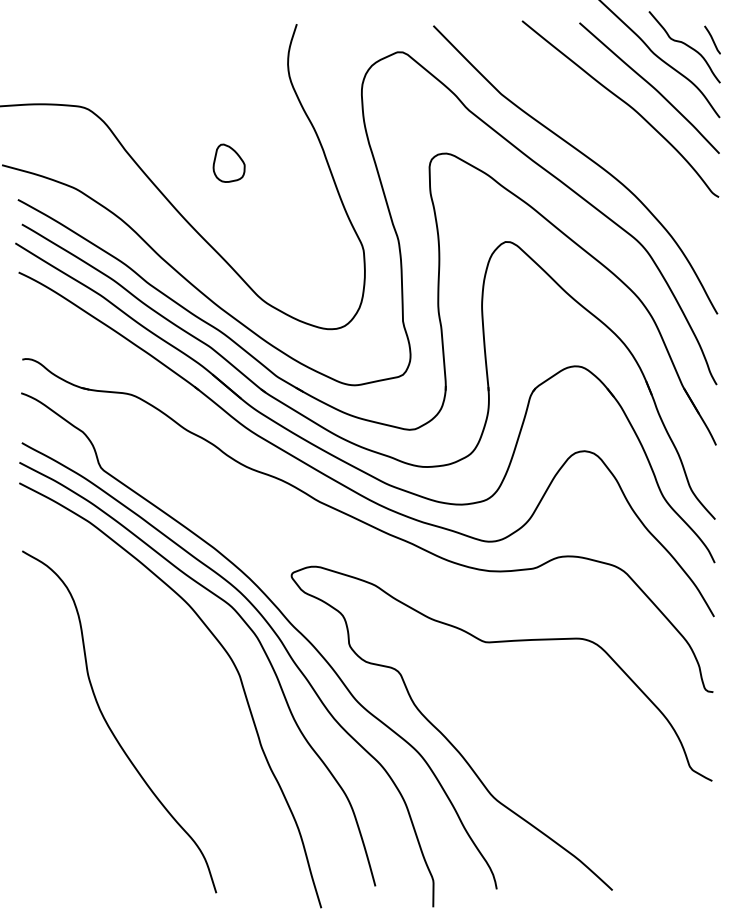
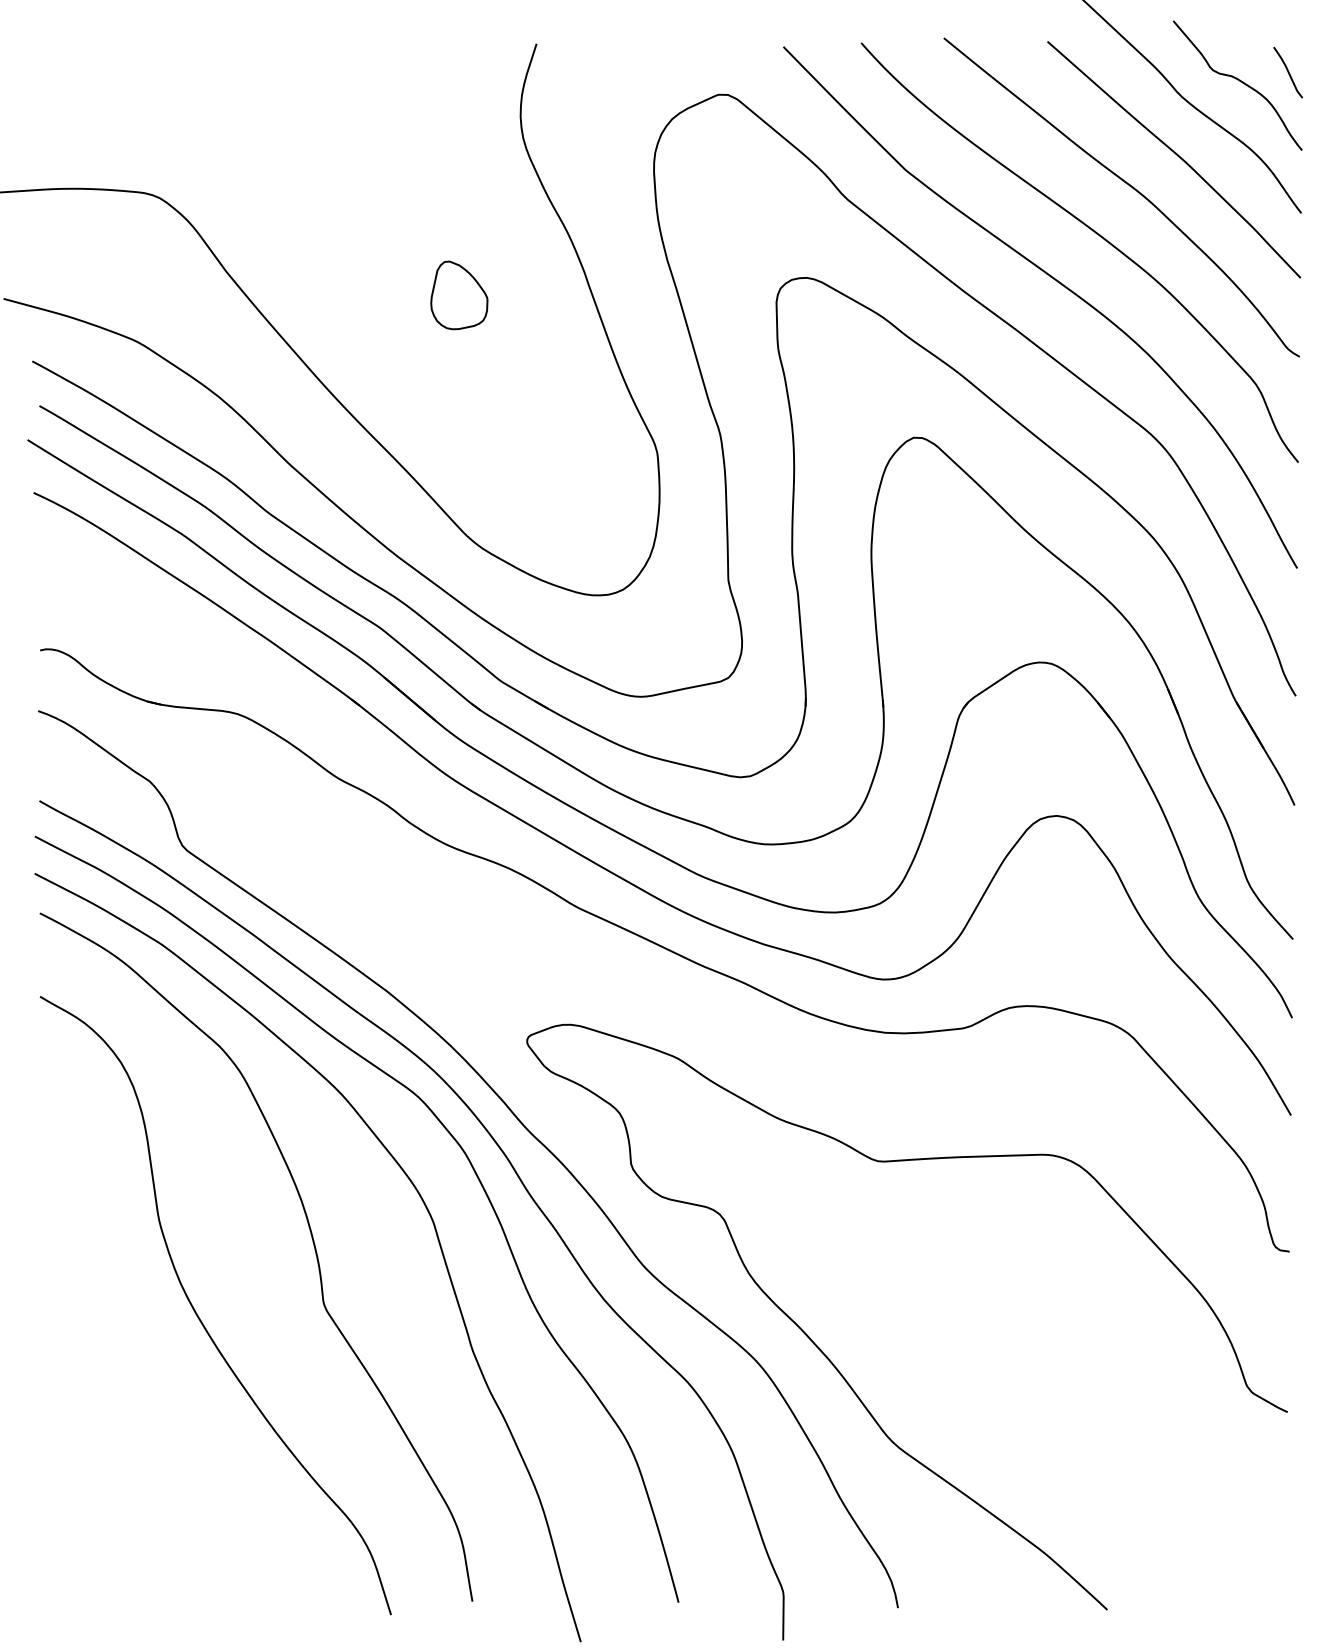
curve: (605, 129) -> (1094, 234), added
part: (228, 162) -> (458, 293), moved
curve: (172, 687) -> (311, 1243), added

